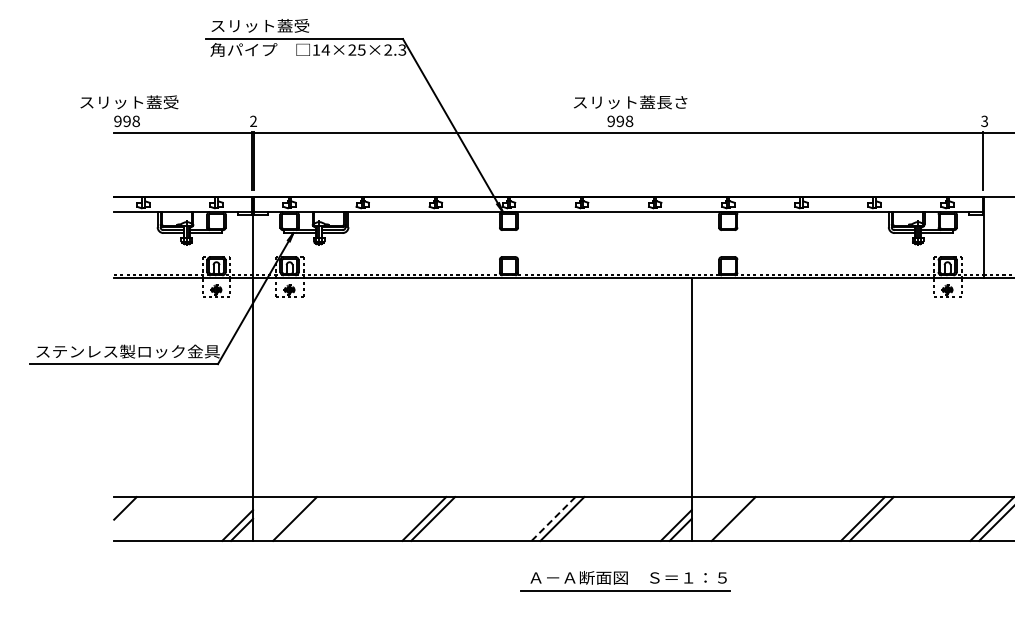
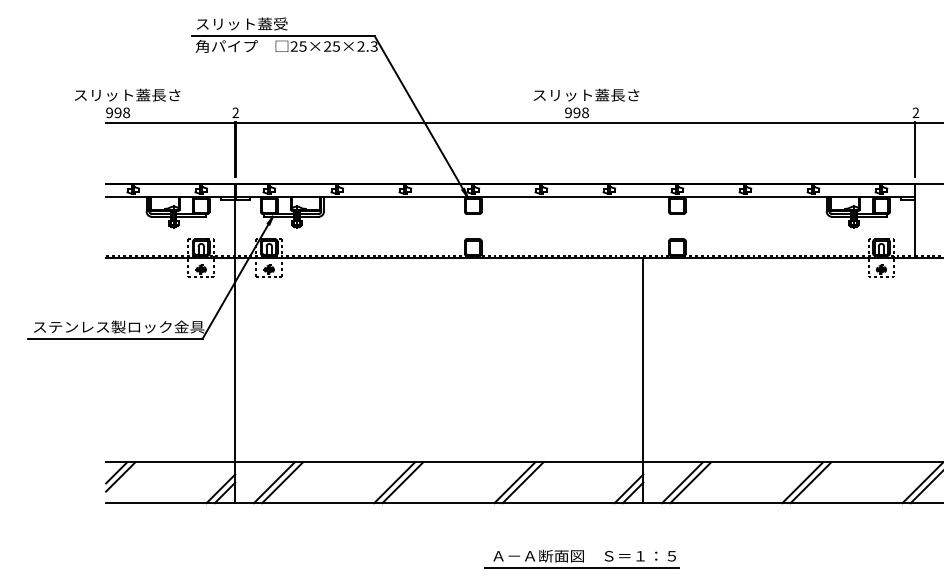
text: (320, 49) -> (298, 46), 14×25×2.3 -> 25×25×2.3
text: (178, 102) -> (165, 95), スリット蓋受 -> スリット蓋長さ
text: (984, 121) -> (915, 112), 3 -> 2
line: (129, 512) -> (120, 476), added
line: (303, 518) -> (282, 482), added
line: (553, 518) -> (514, 482), dashed -> solid
line: (742, 518) -> (690, 482), added
part: (625, 581) -> (581, 559), moved

